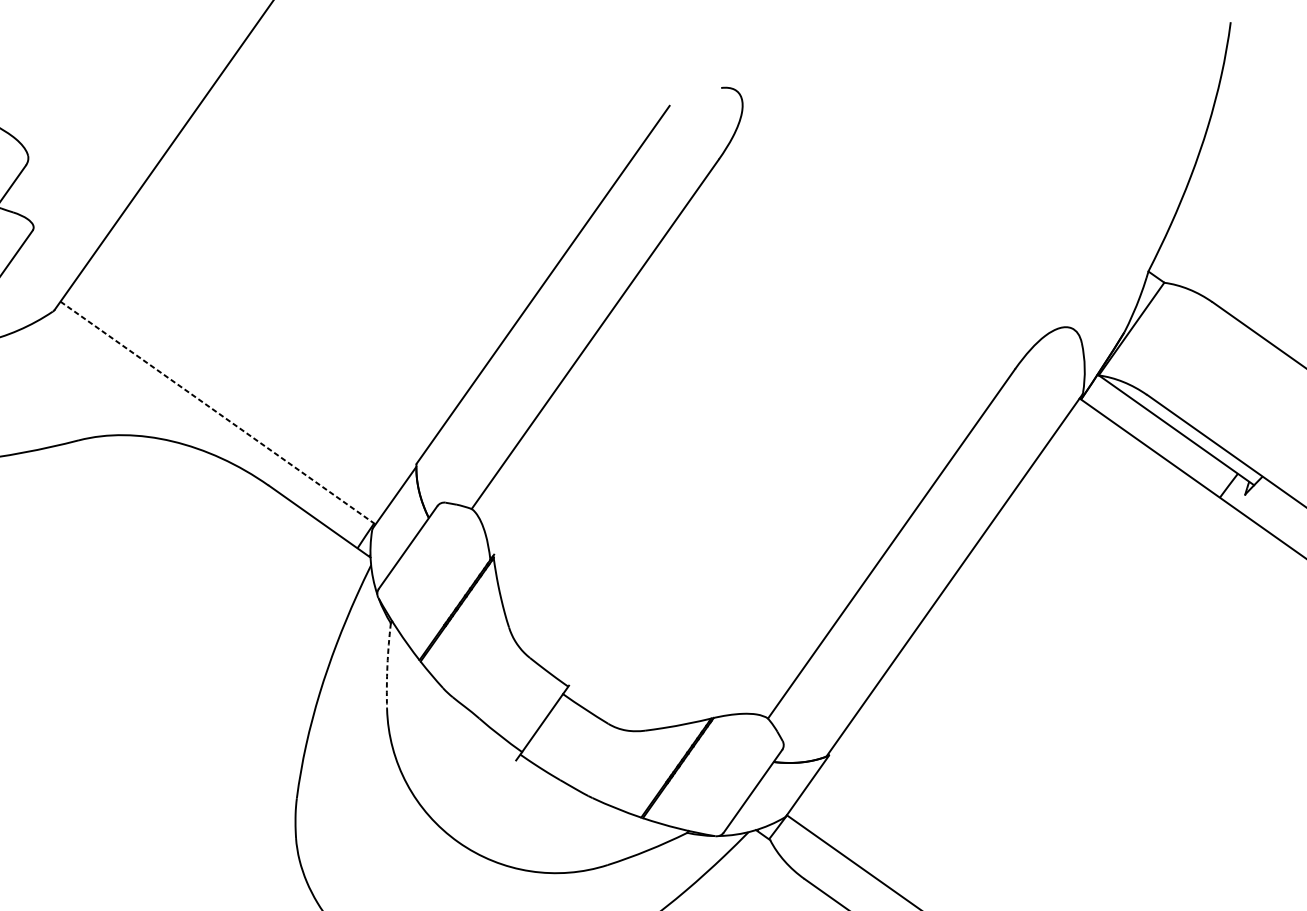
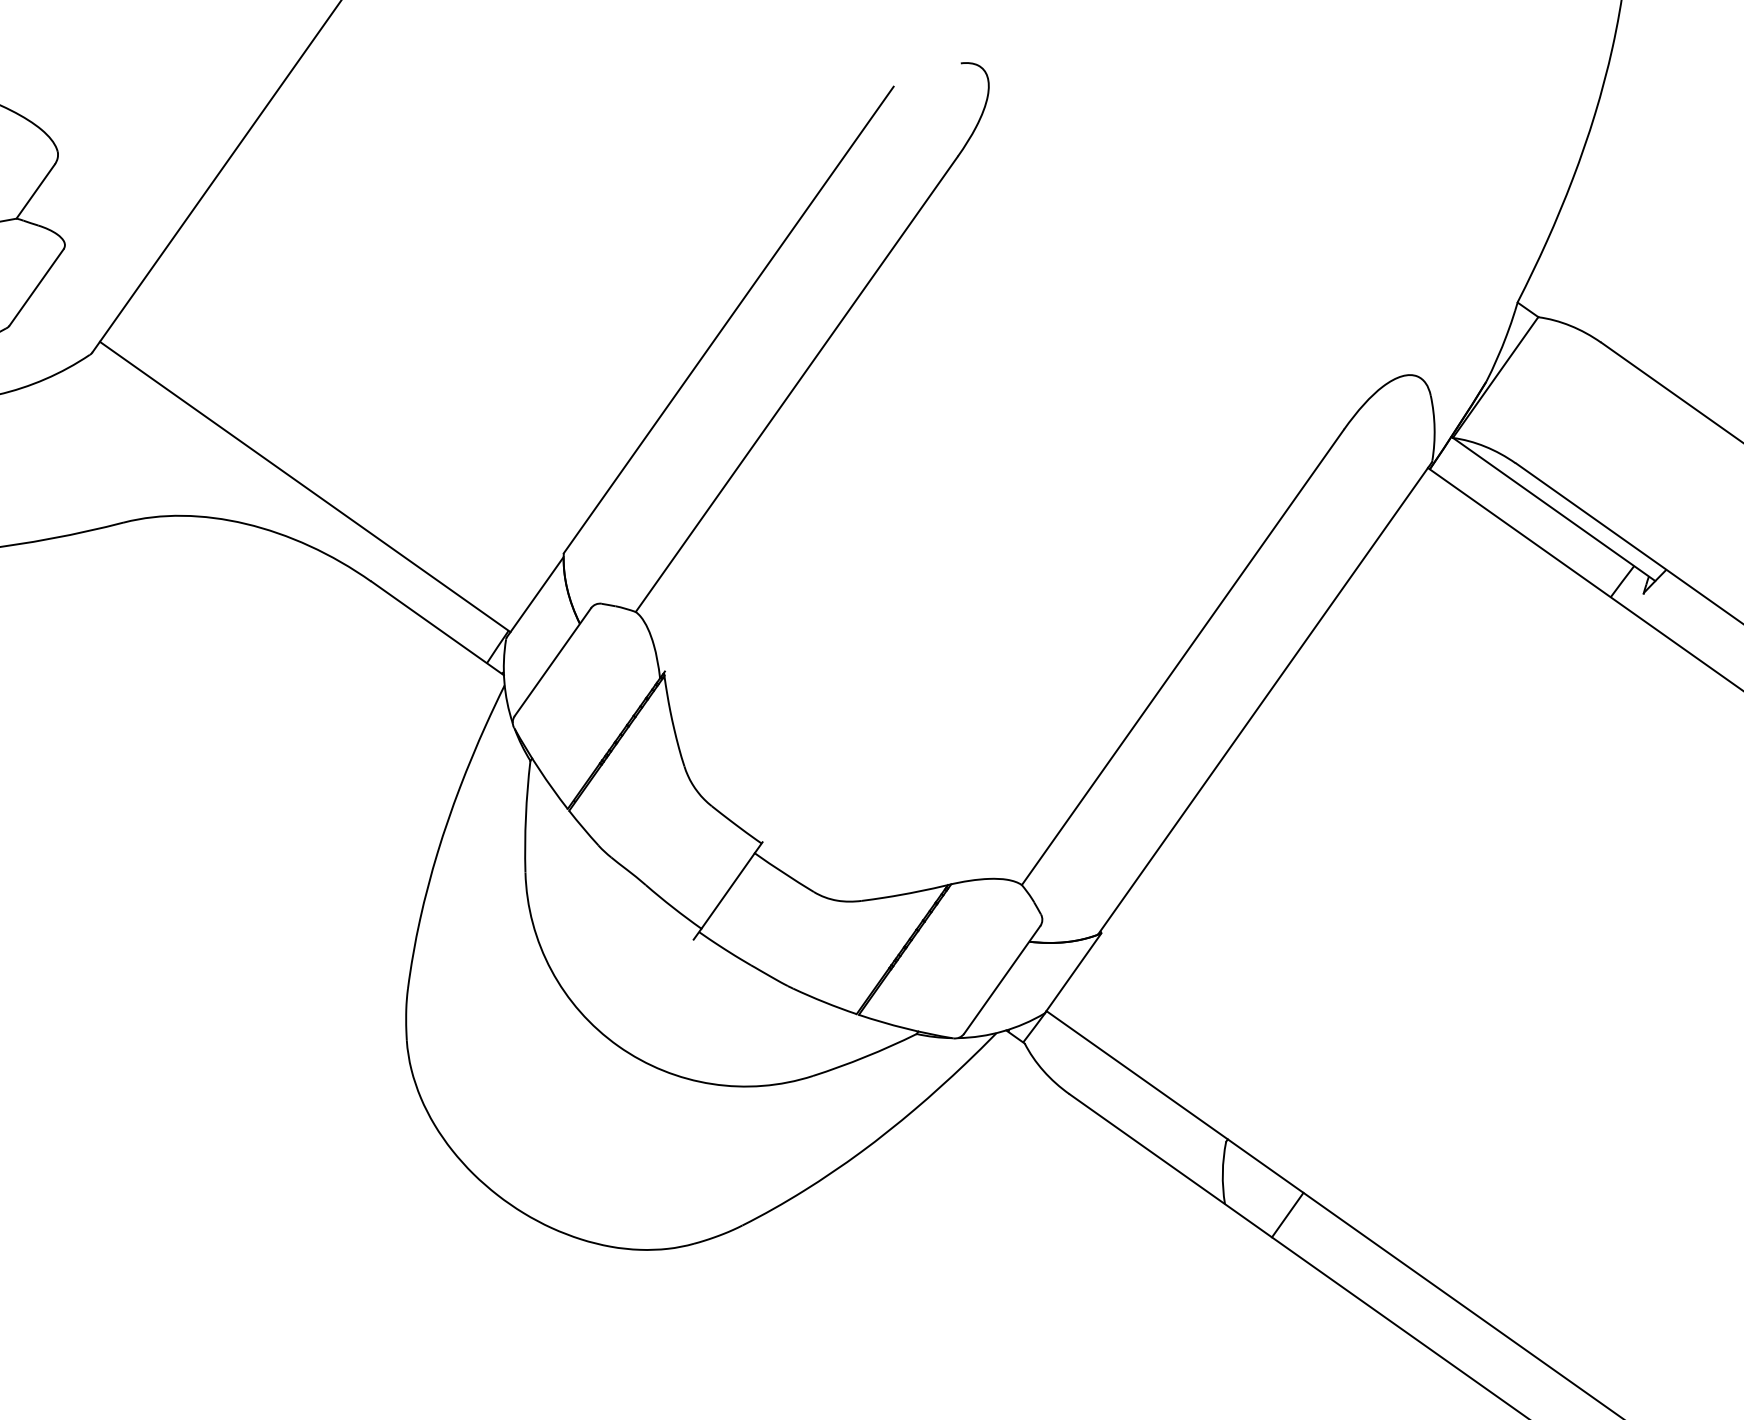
line: (218, 413) -> (305, 487), dashed -> solid
arc: (387, 665) -> (525, 816), dashed -> solid

